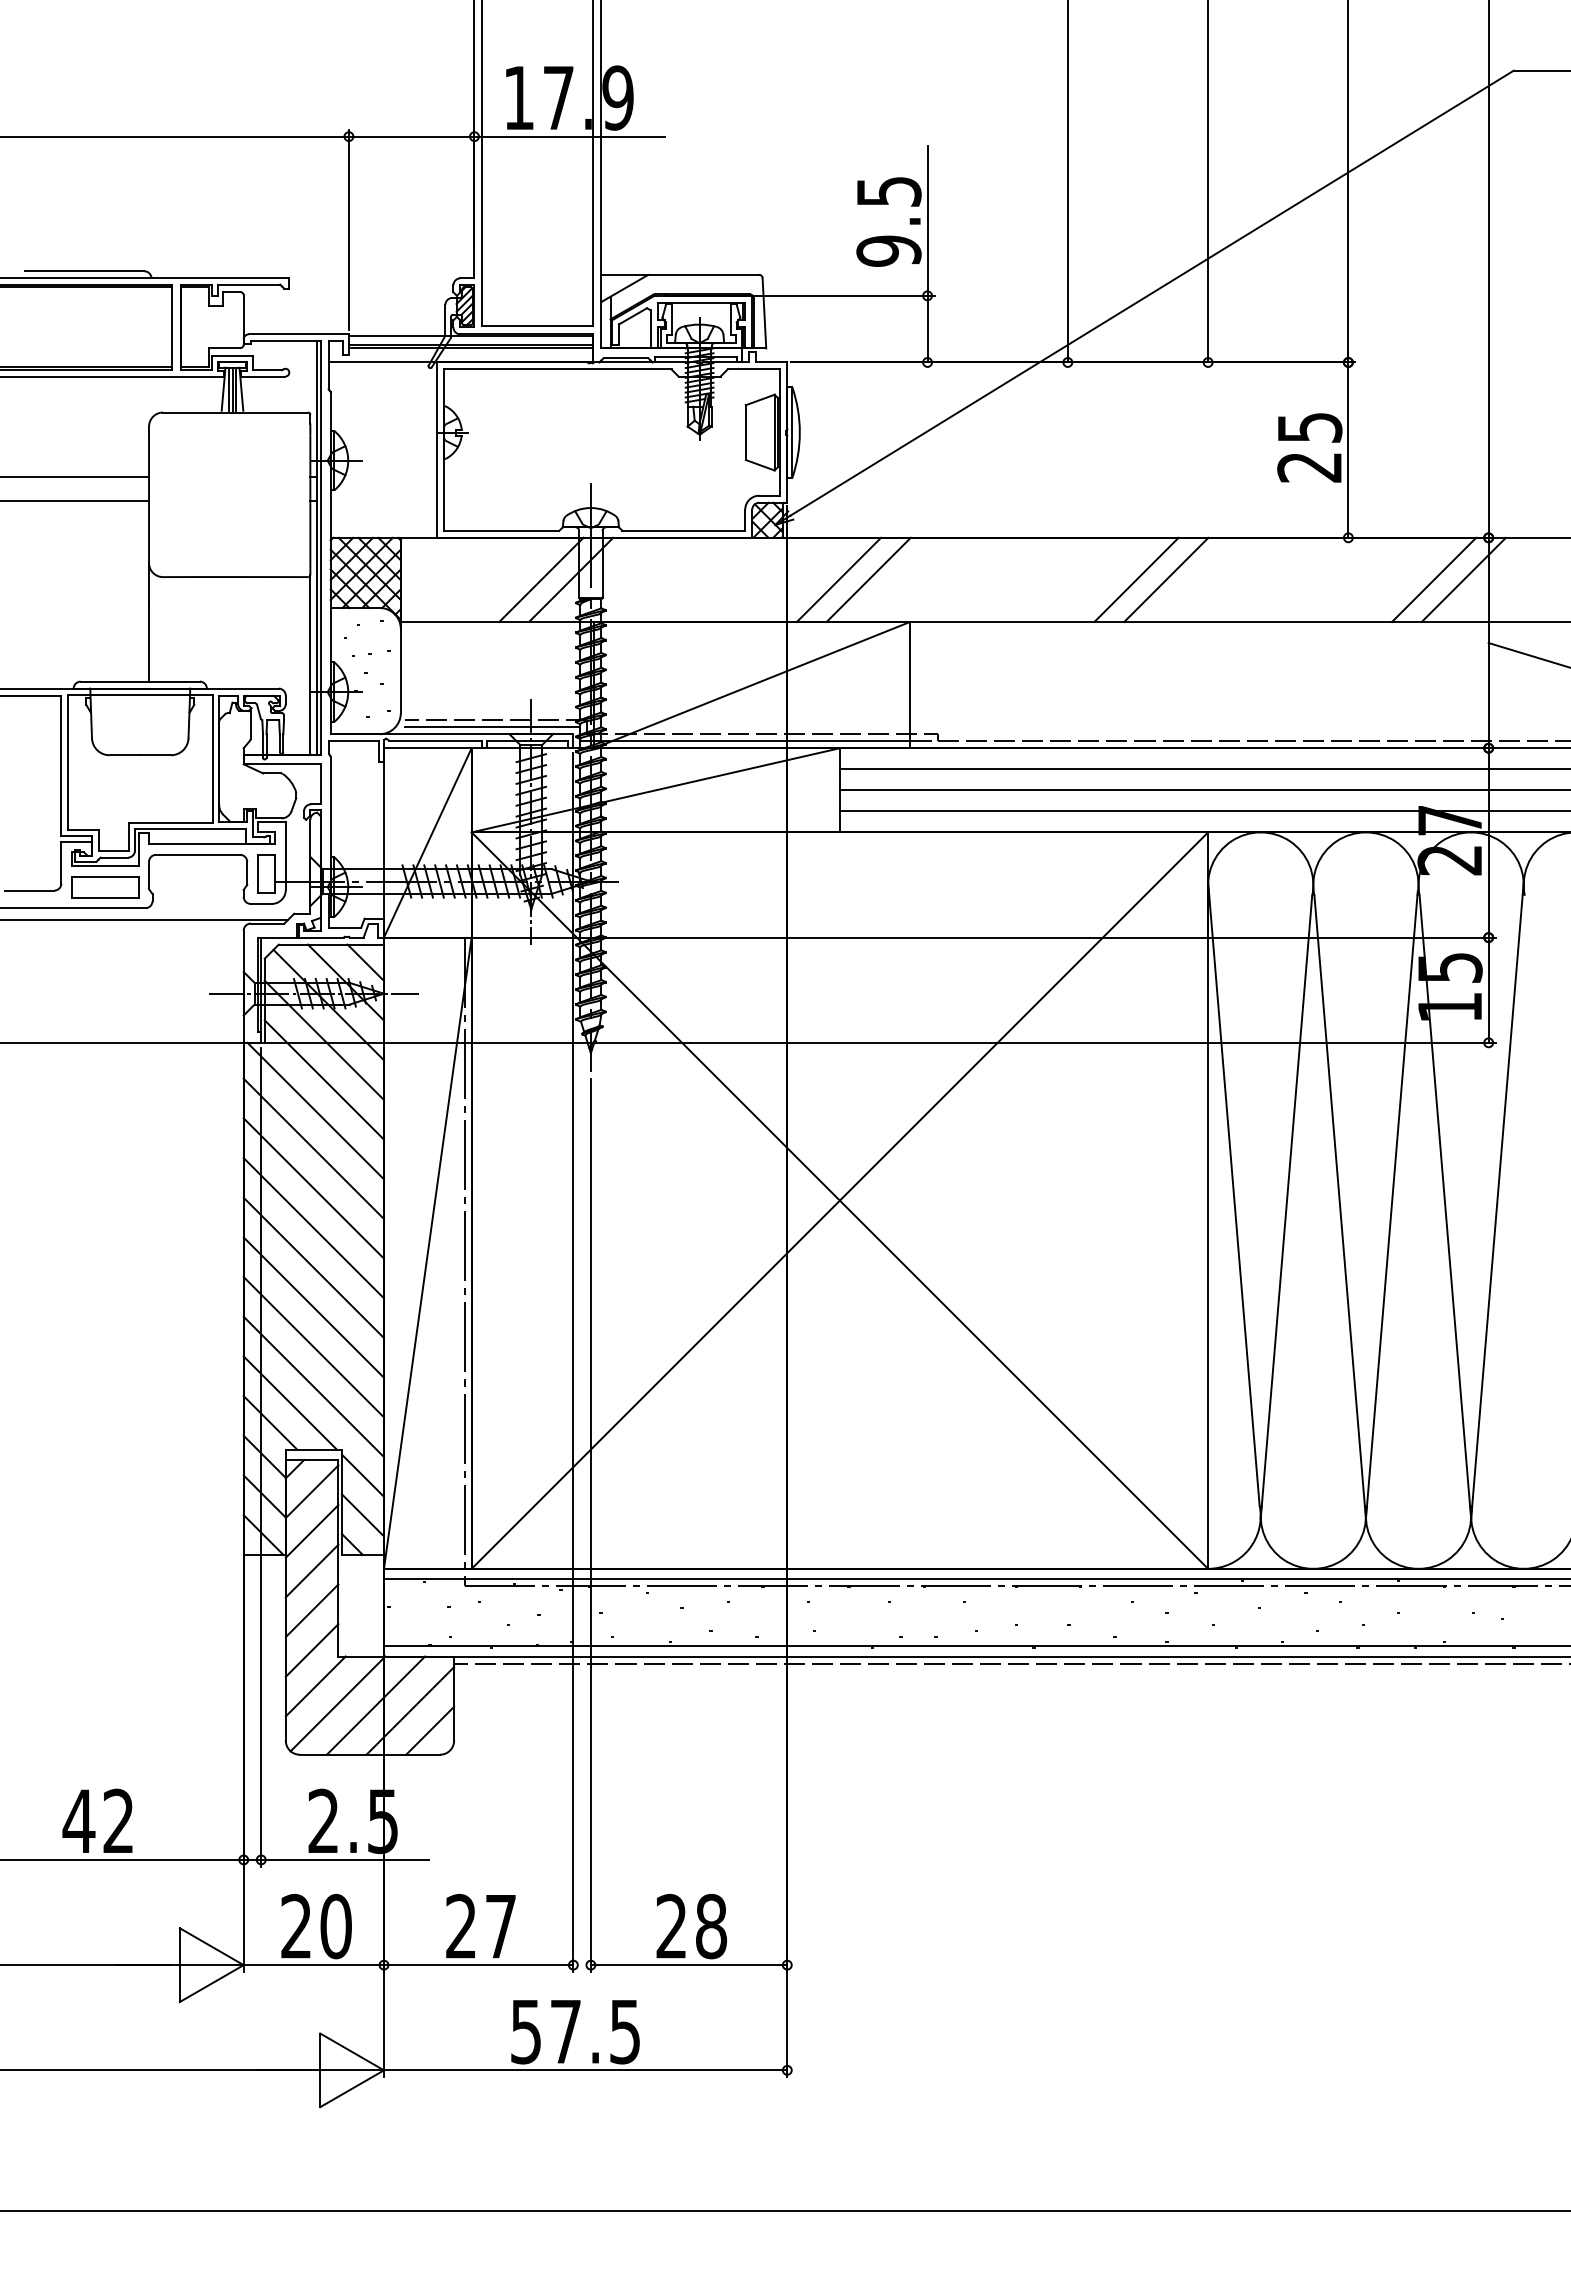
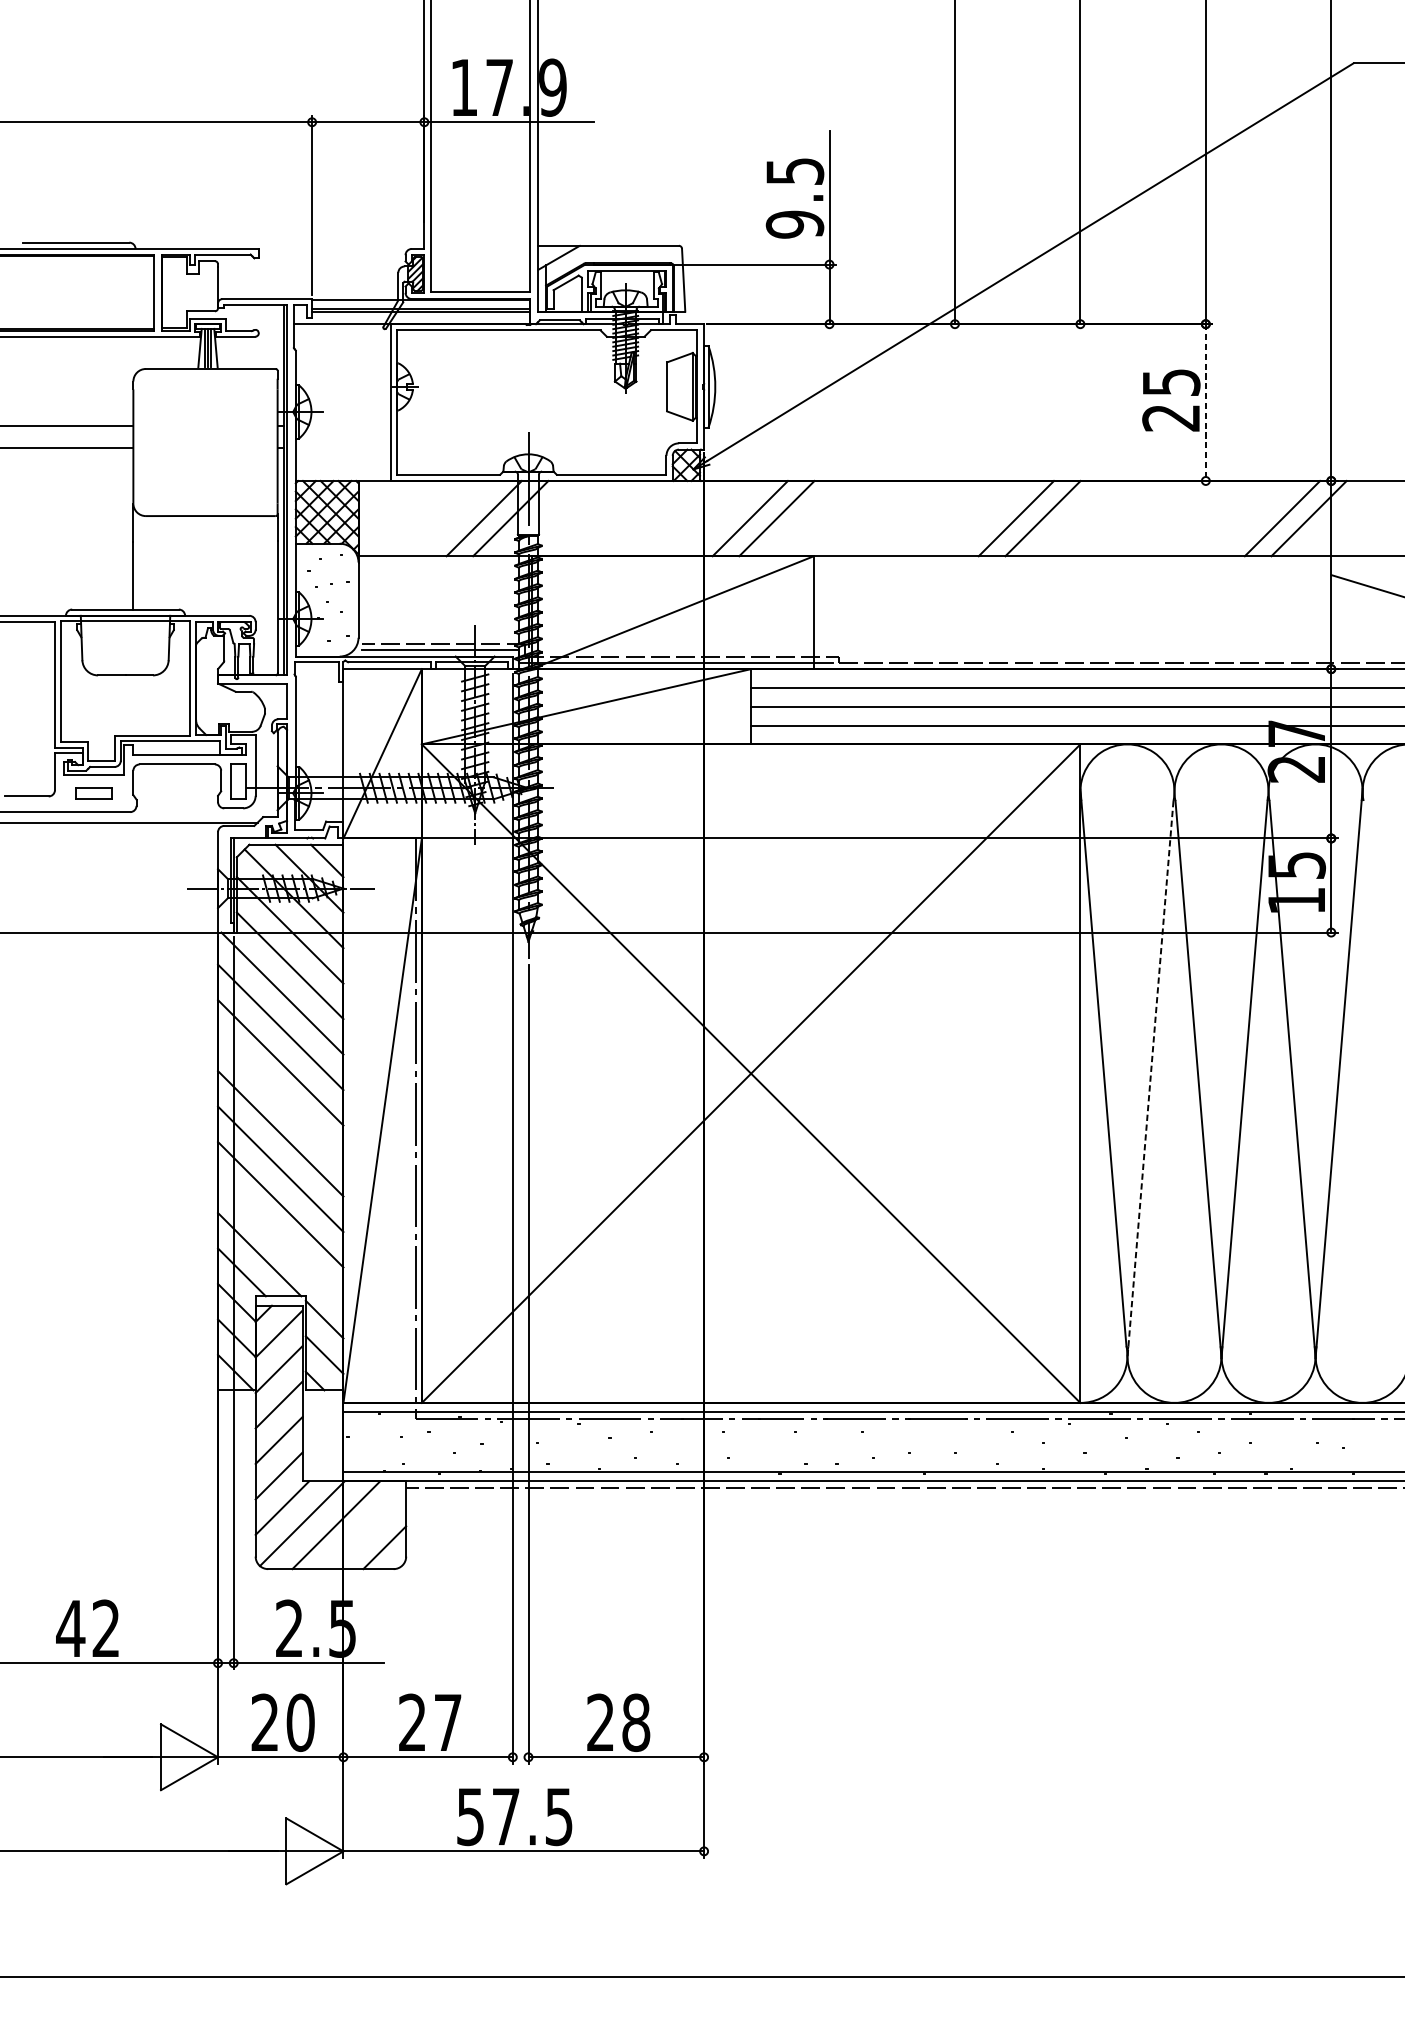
line: (1348, 450) -> (1205, 402), solid -> dashed
part: (105, 887) -> (94, 793), size x0.6
line: (1286, 1207) -> (1150, 1079), solid -> dashed
line: (313, 1228) -> (280, 1098), removed
line: (313, 1386) -> (280, 1239), removed
line: (410, 1710) -> (367, 1529), removed

